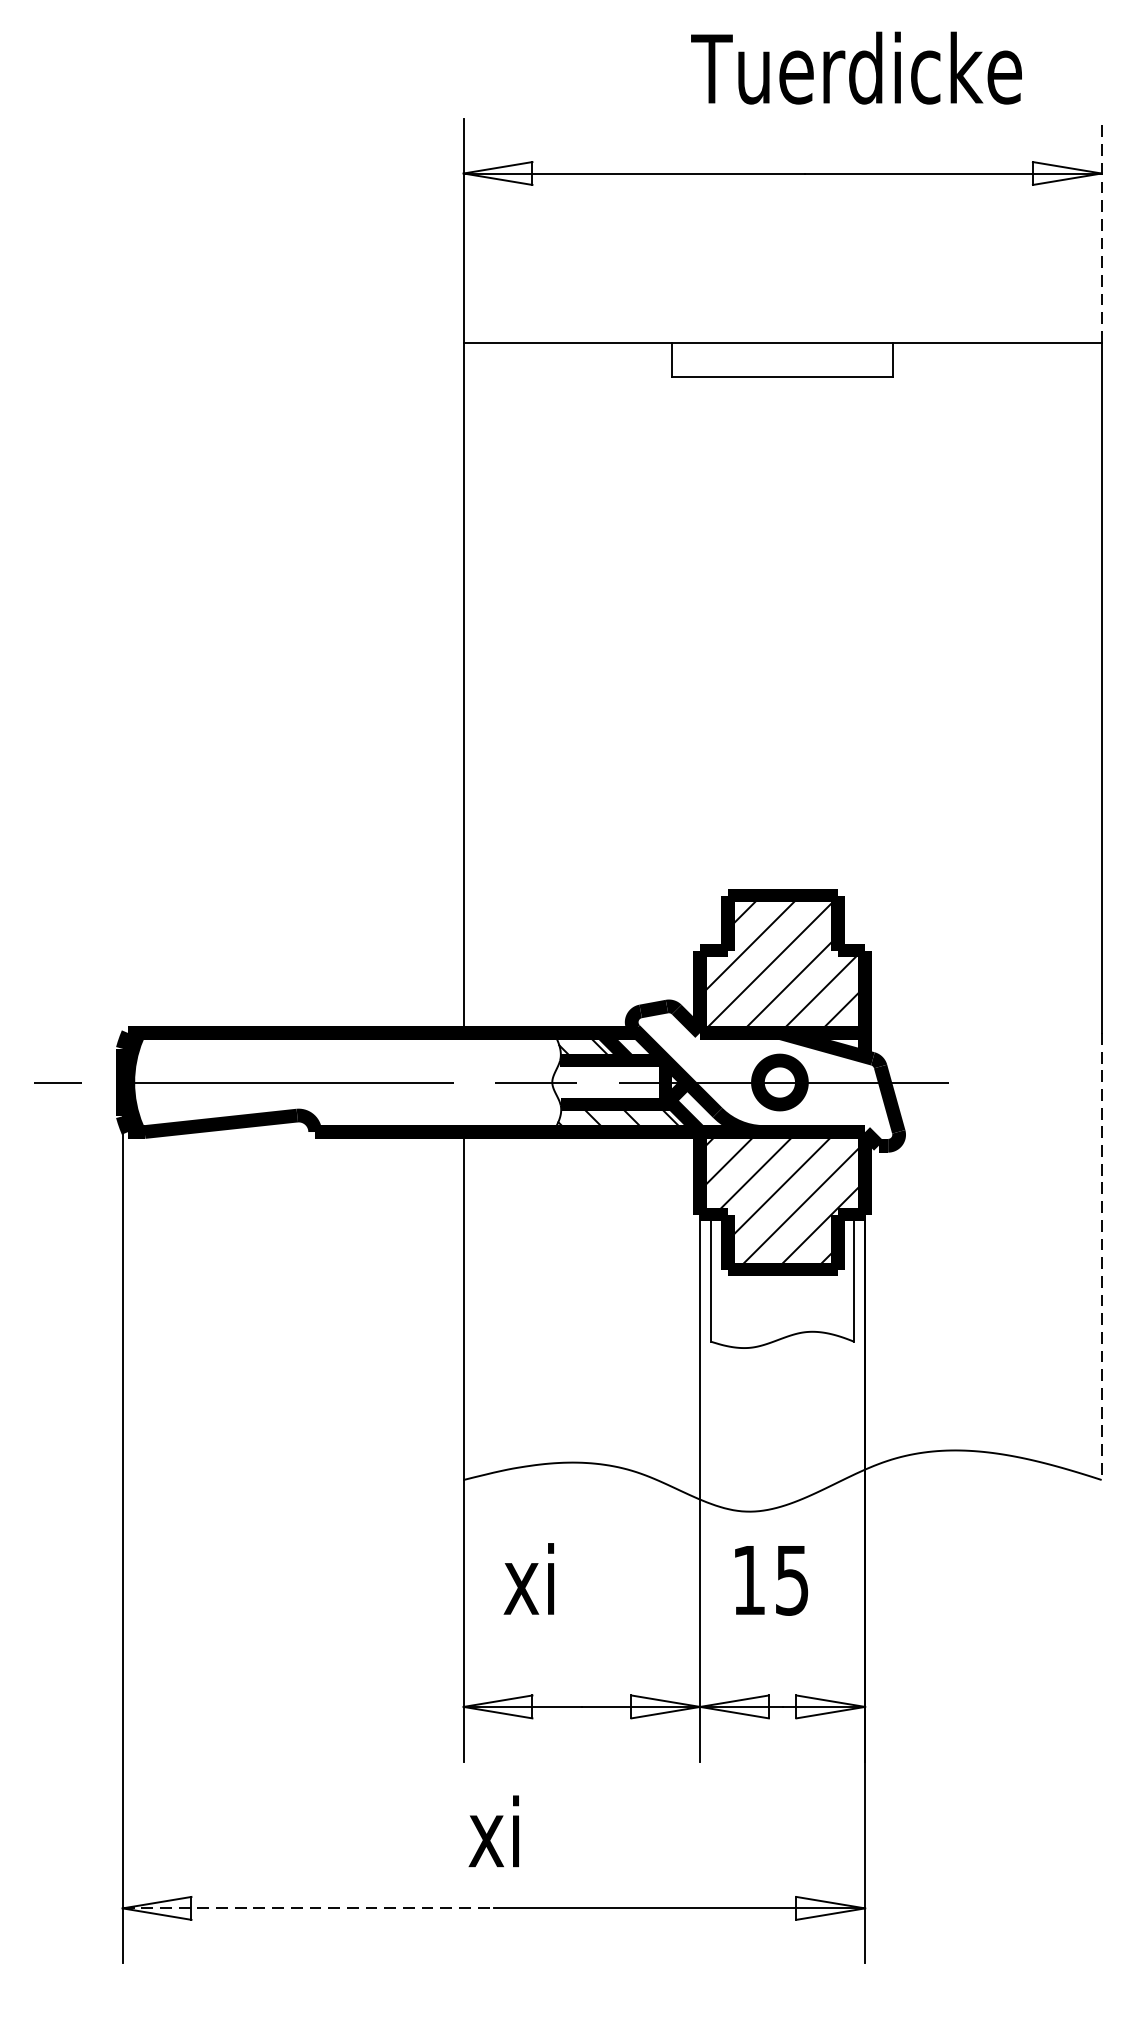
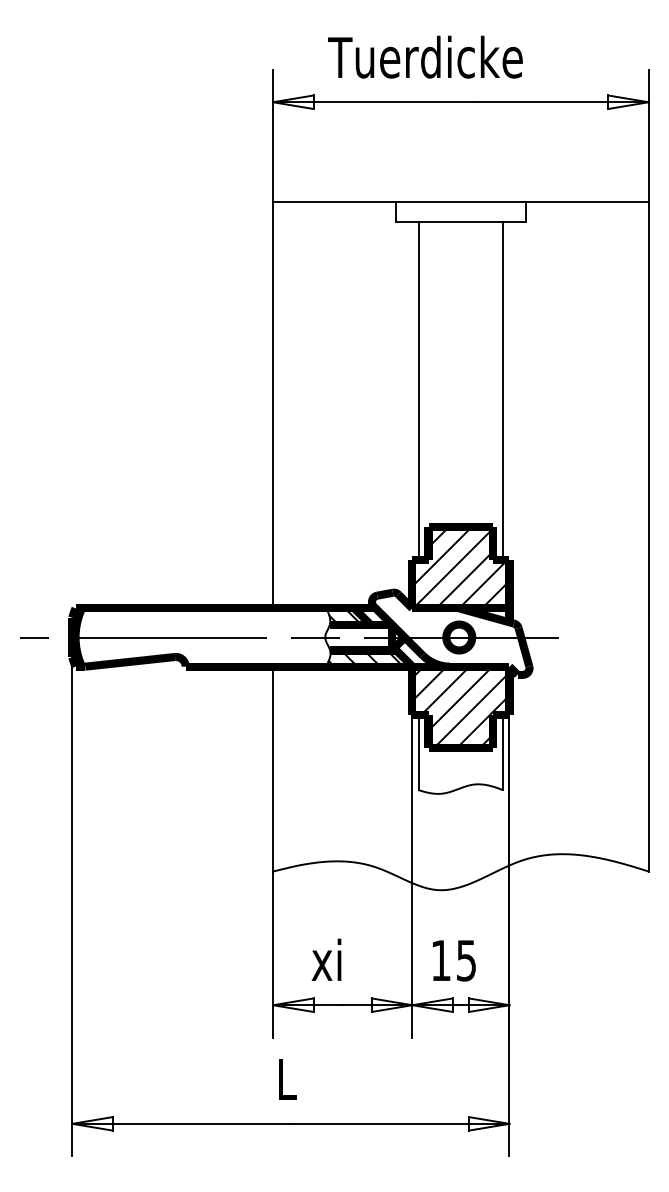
text: (856, 66) -> (425, 56), moved
line: (1101, 229) -> (648, 135), dashed -> solid
line: (710, 663) -> (418, 390), added
line: (854, 663) -> (503, 390), added
line: (1101, 1255) -> (648, 739), dashed -> solid
text: (528, 1578) -> (326, 959), moved
text: (771, 1580) -> (454, 960), moved
text: (493, 1831) -> (290, 1078), xi -> L
line: (309, 1907) -> (182, 1123), dashed -> solid

